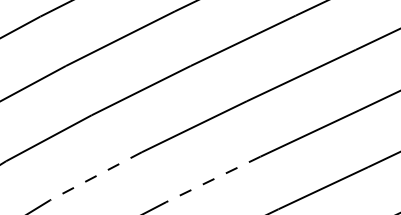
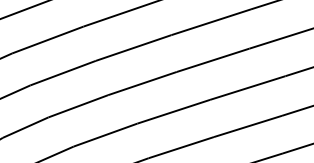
line: (96, 176) -> (105, 135), dashed -> solid
line: (212, 179) -> (180, 147), dashed -> solid

